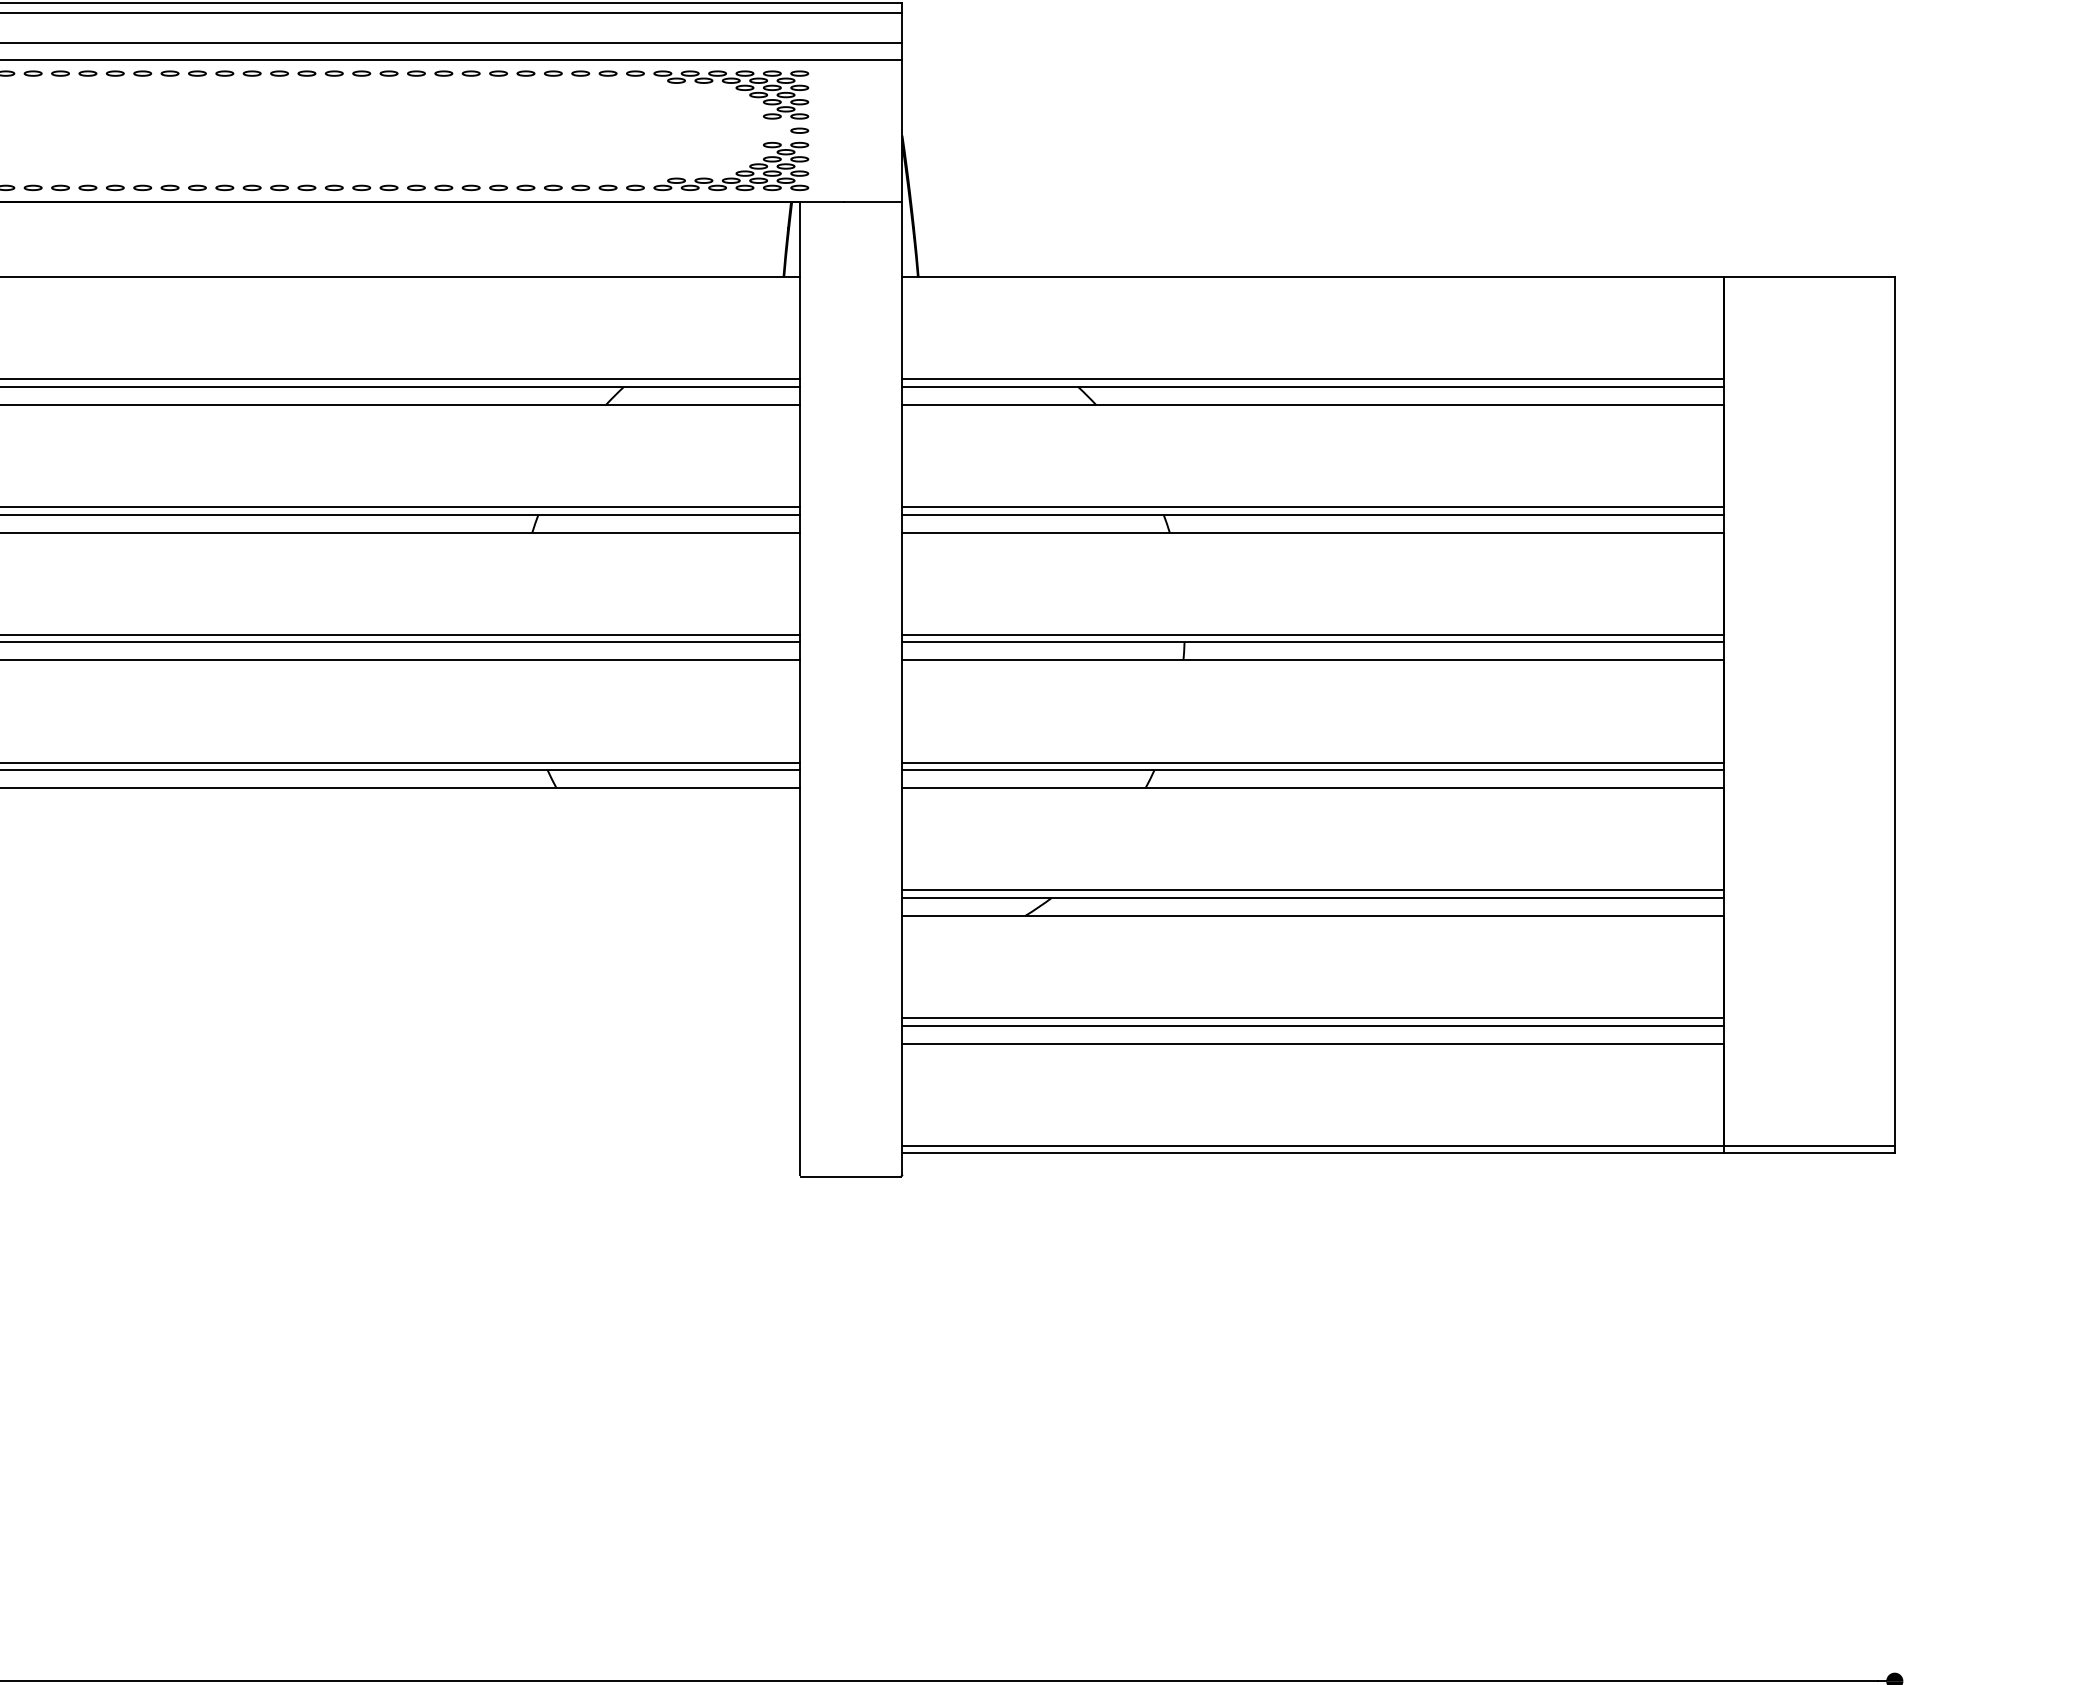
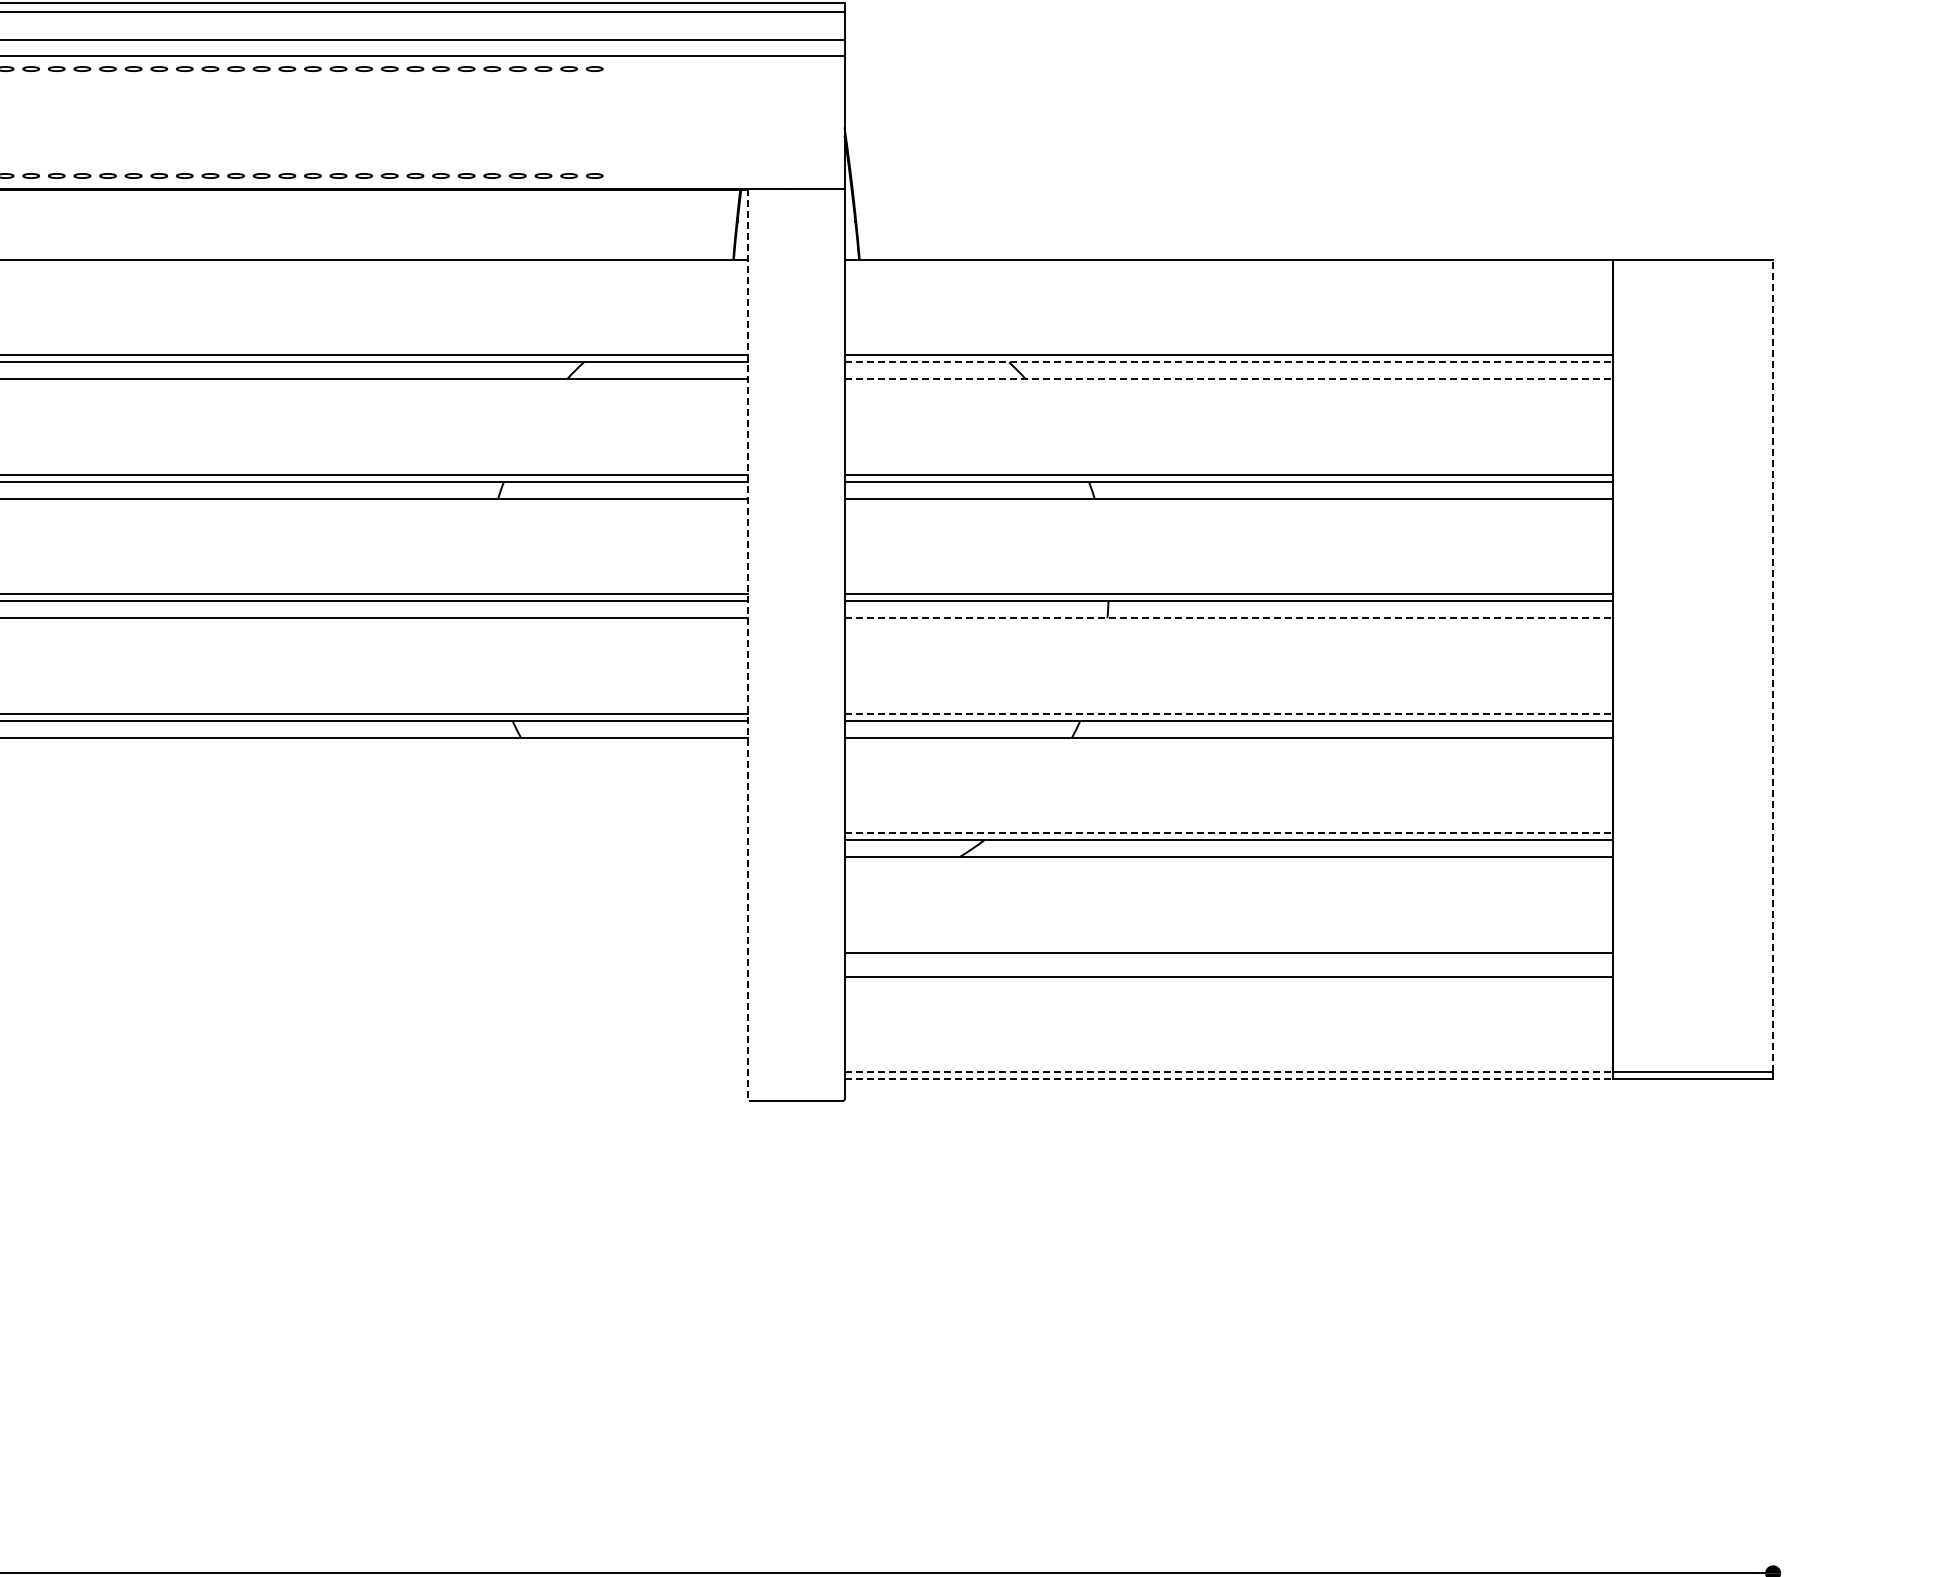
part: (763, 117) -> (714, 110), removed
line: (1313, 387) -> (1229, 362), solid -> dashed
line: (1313, 405) -> (1229, 379), solid -> dashed
line: (1313, 660) -> (1229, 618), solid -> dashed
line: (799, 688) -> (748, 644), solid -> dashed
line: (1895, 711) -> (1773, 665), solid -> dashed
line: (1313, 762) -> (1229, 713), solid -> dashed
line: (1313, 890) -> (1229, 833), solid -> dashed
line: (1312, 1025) -> (1228, 959), removed
line: (1313, 1146) -> (1229, 1072), solid -> dashed
line: (1313, 1153) -> (1229, 1079), solid -> dashed

